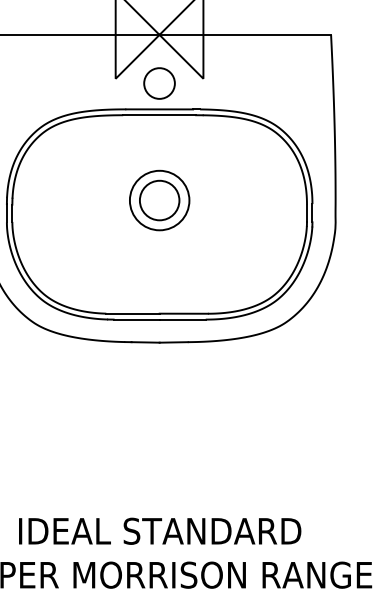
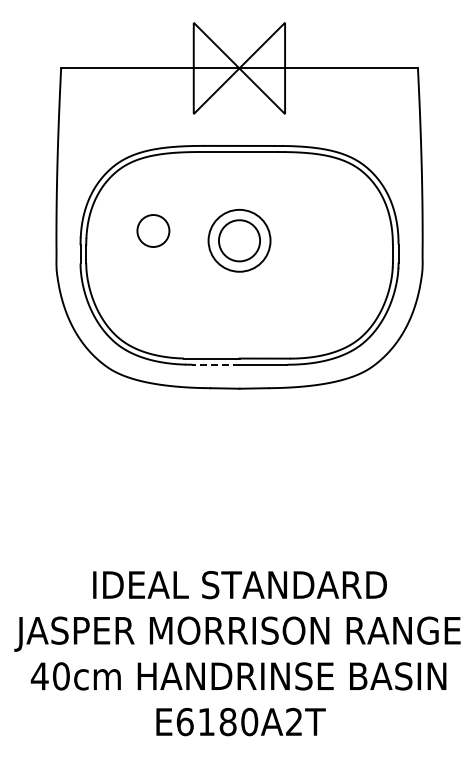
part: (159, 83) -> (153, 230), moved
line: (136, 319) -> (215, 364), solid -> dashed

